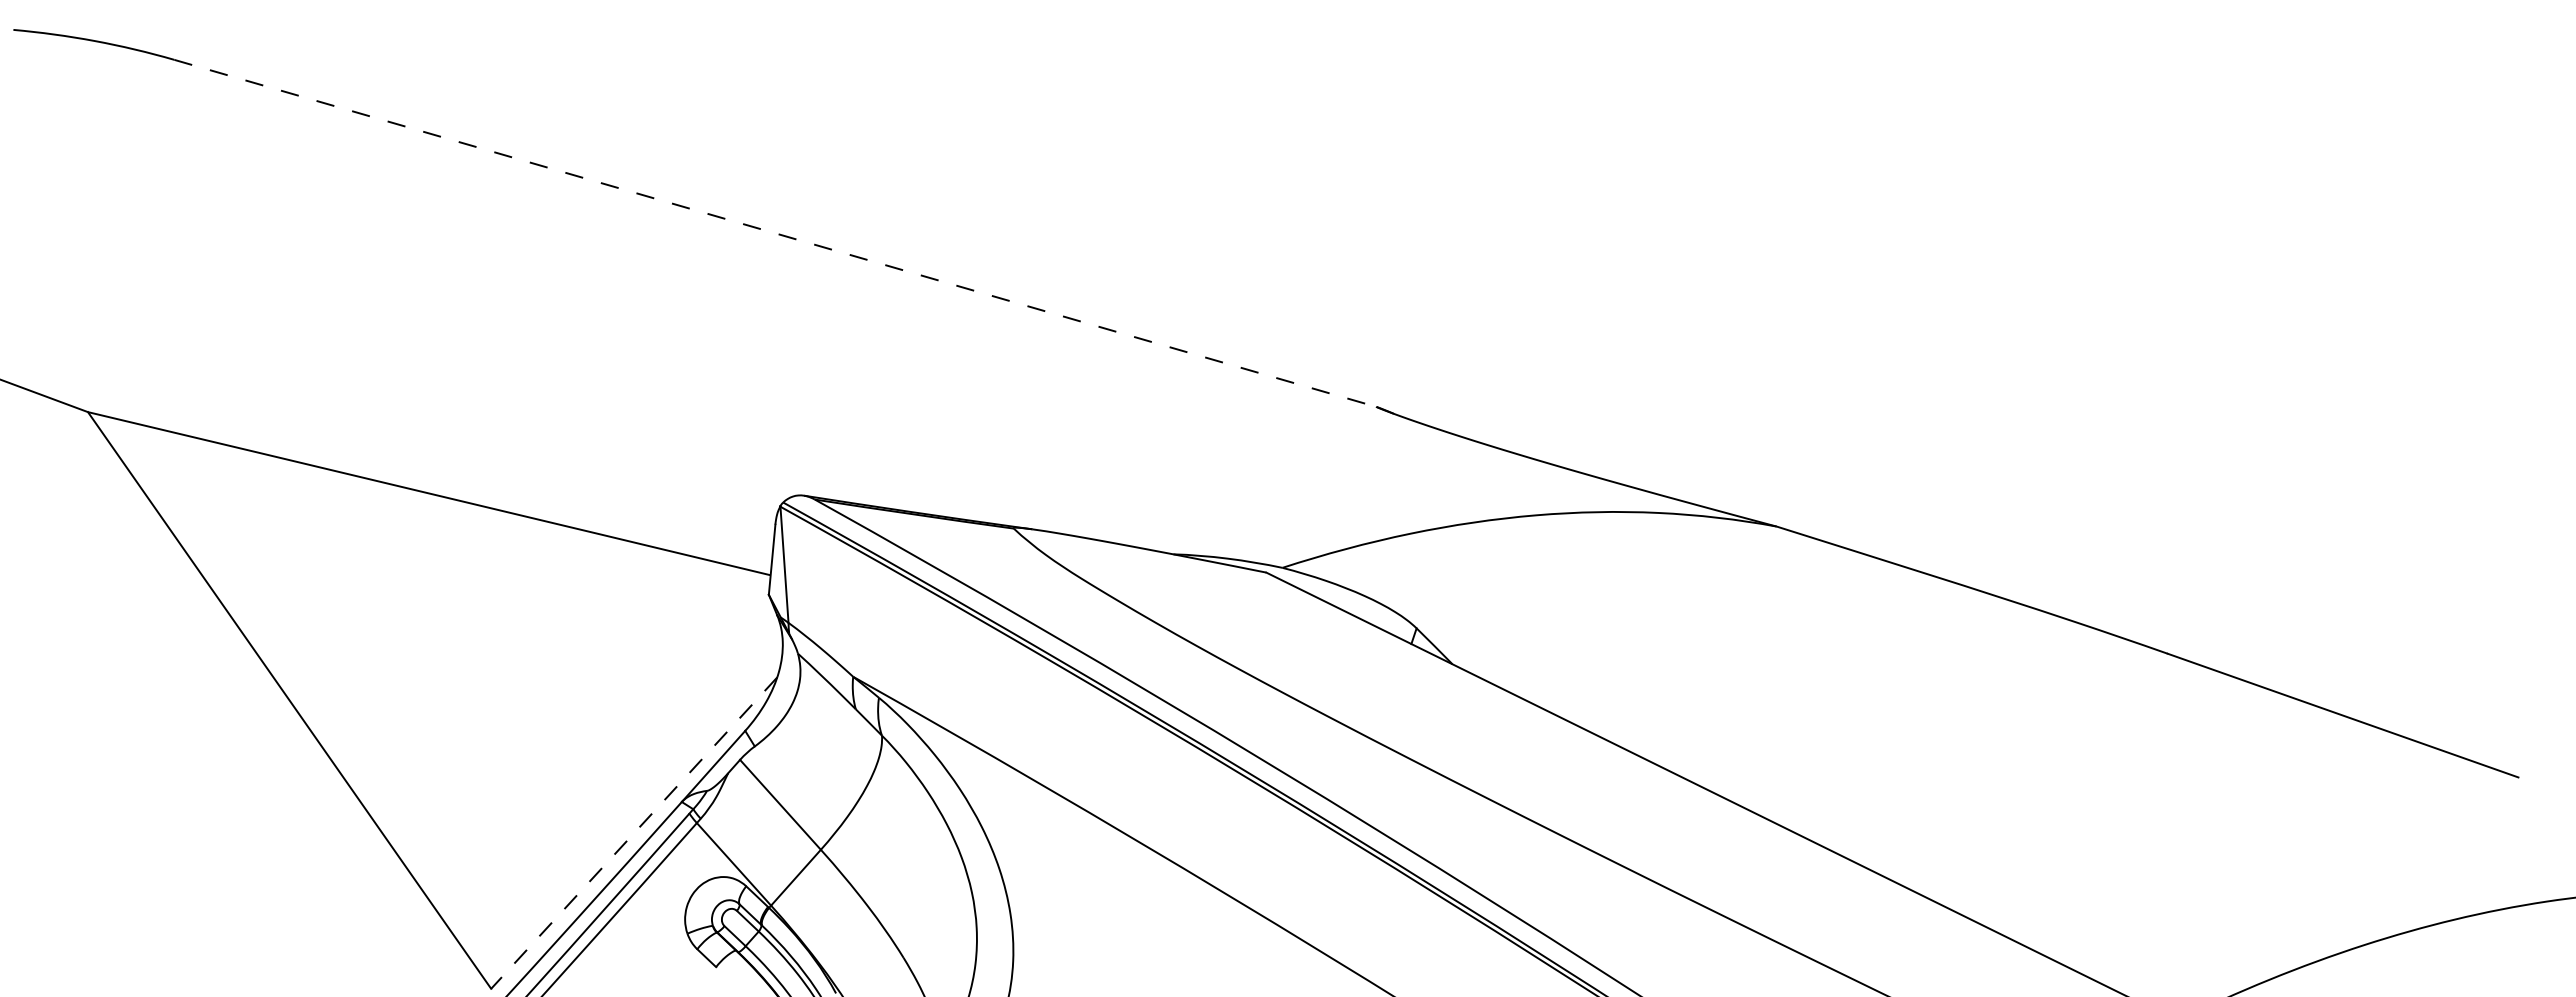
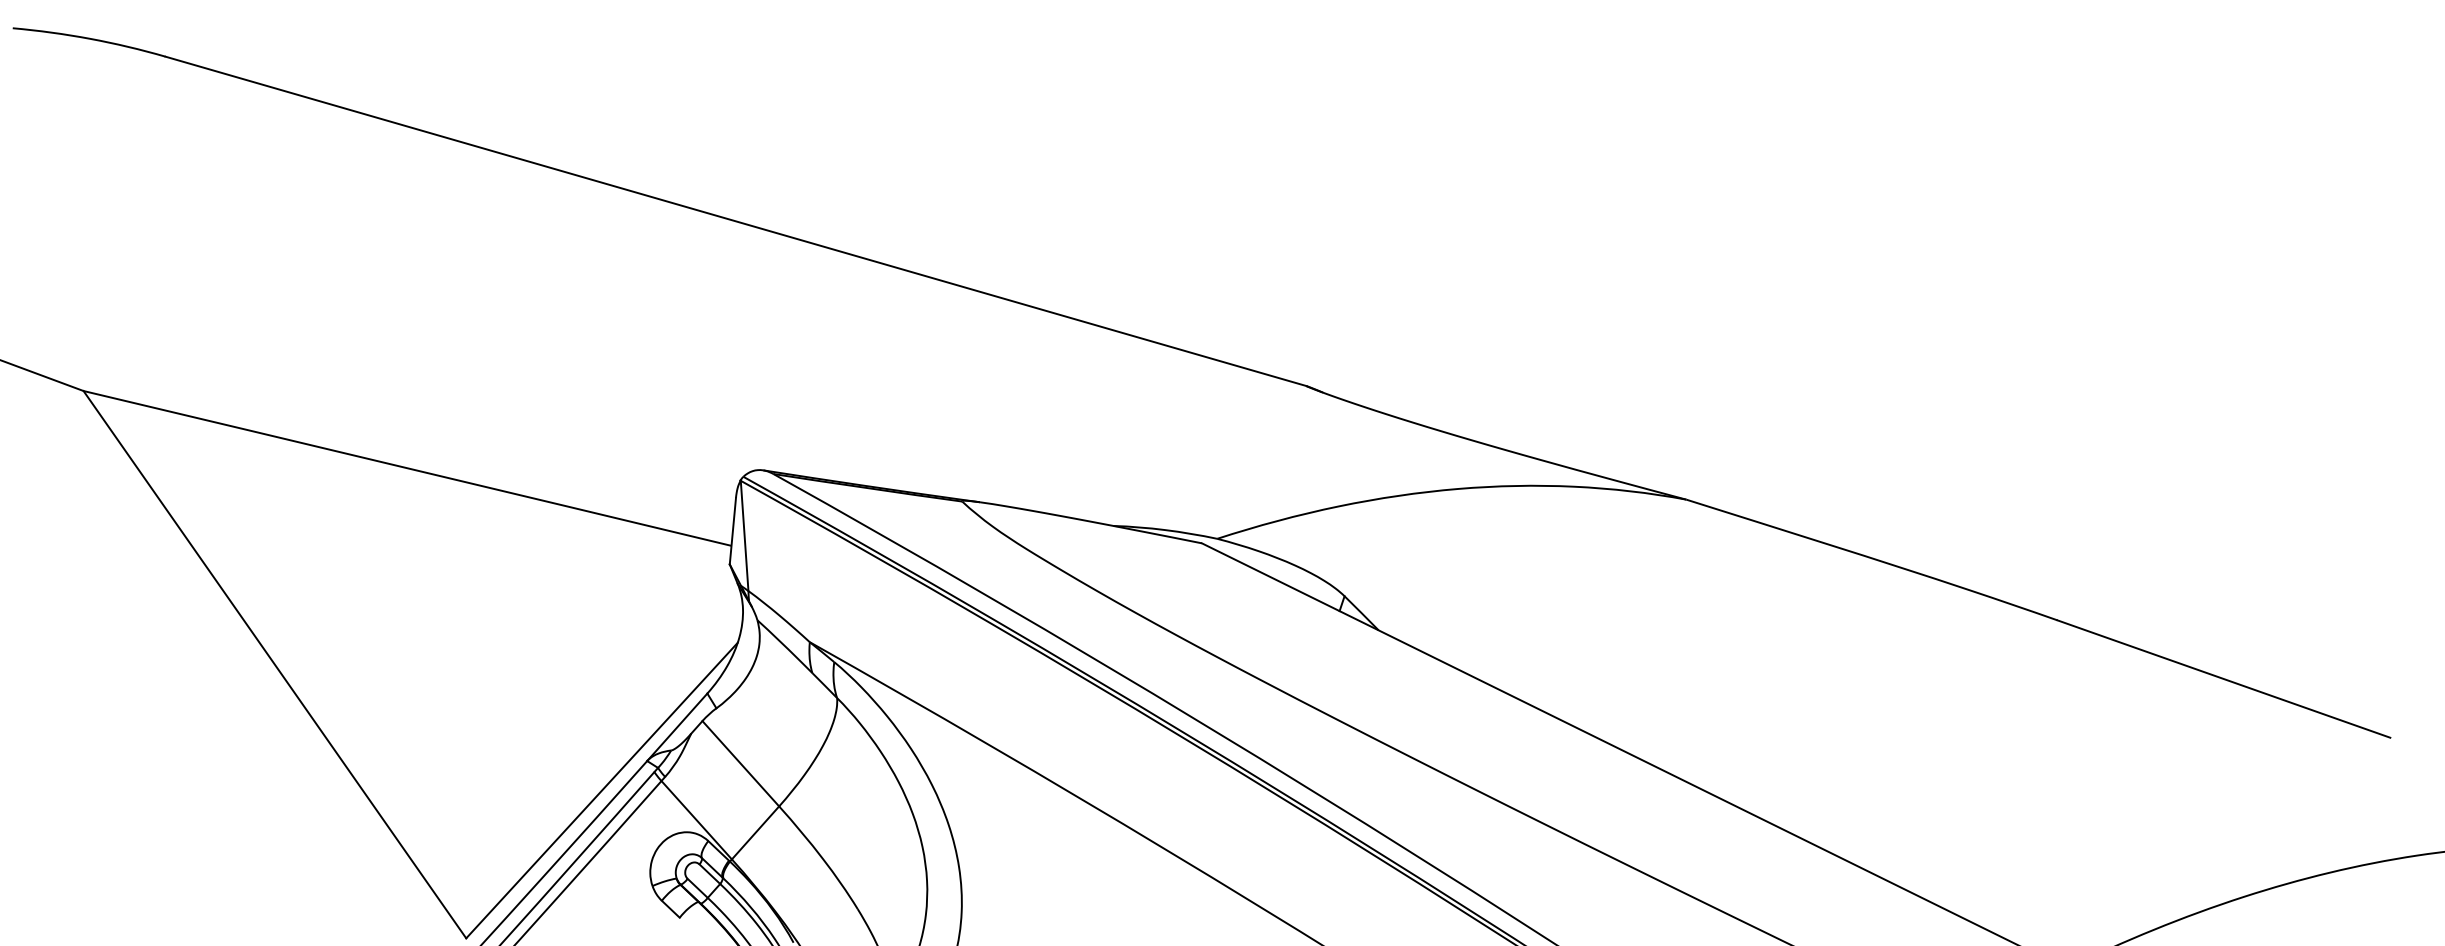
line: (775, 233) -> (736, 221), dashed -> solid
line: (633, 833) -> (601, 790), dashed -> solid

